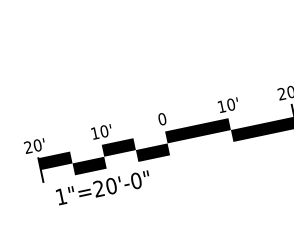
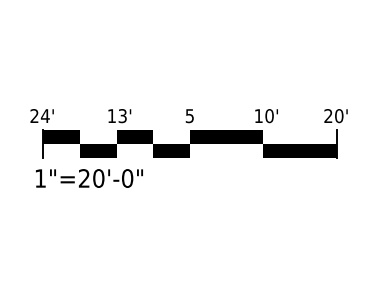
text: (162, 119) -> (189, 116), 0 -> 5
text: (104, 131) -> (122, 116), 10' -> 13'
text: (36, 145) -> (44, 116), 20' -> 24'
text: (103, 187) -> (89, 178), moved

